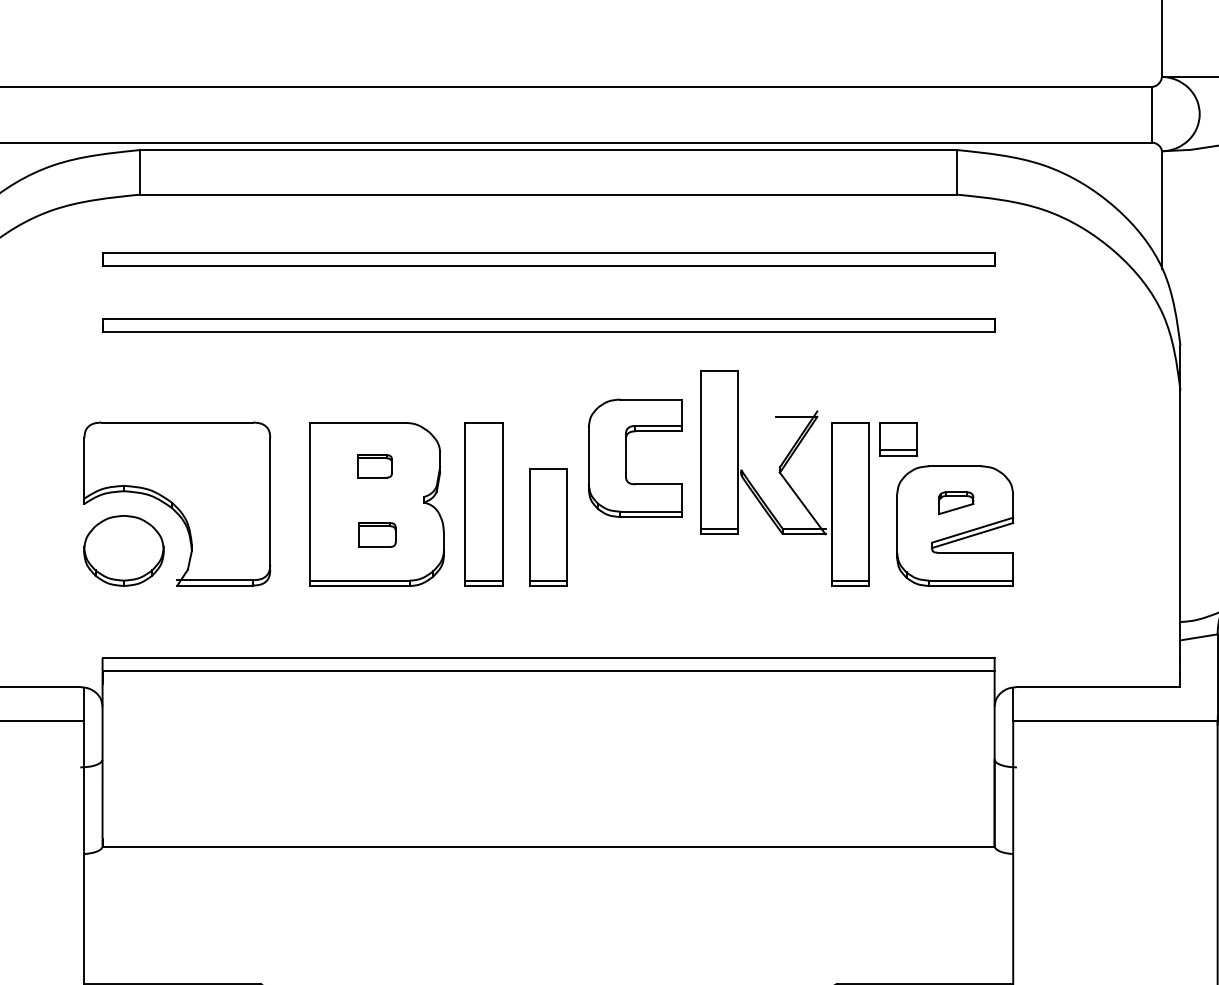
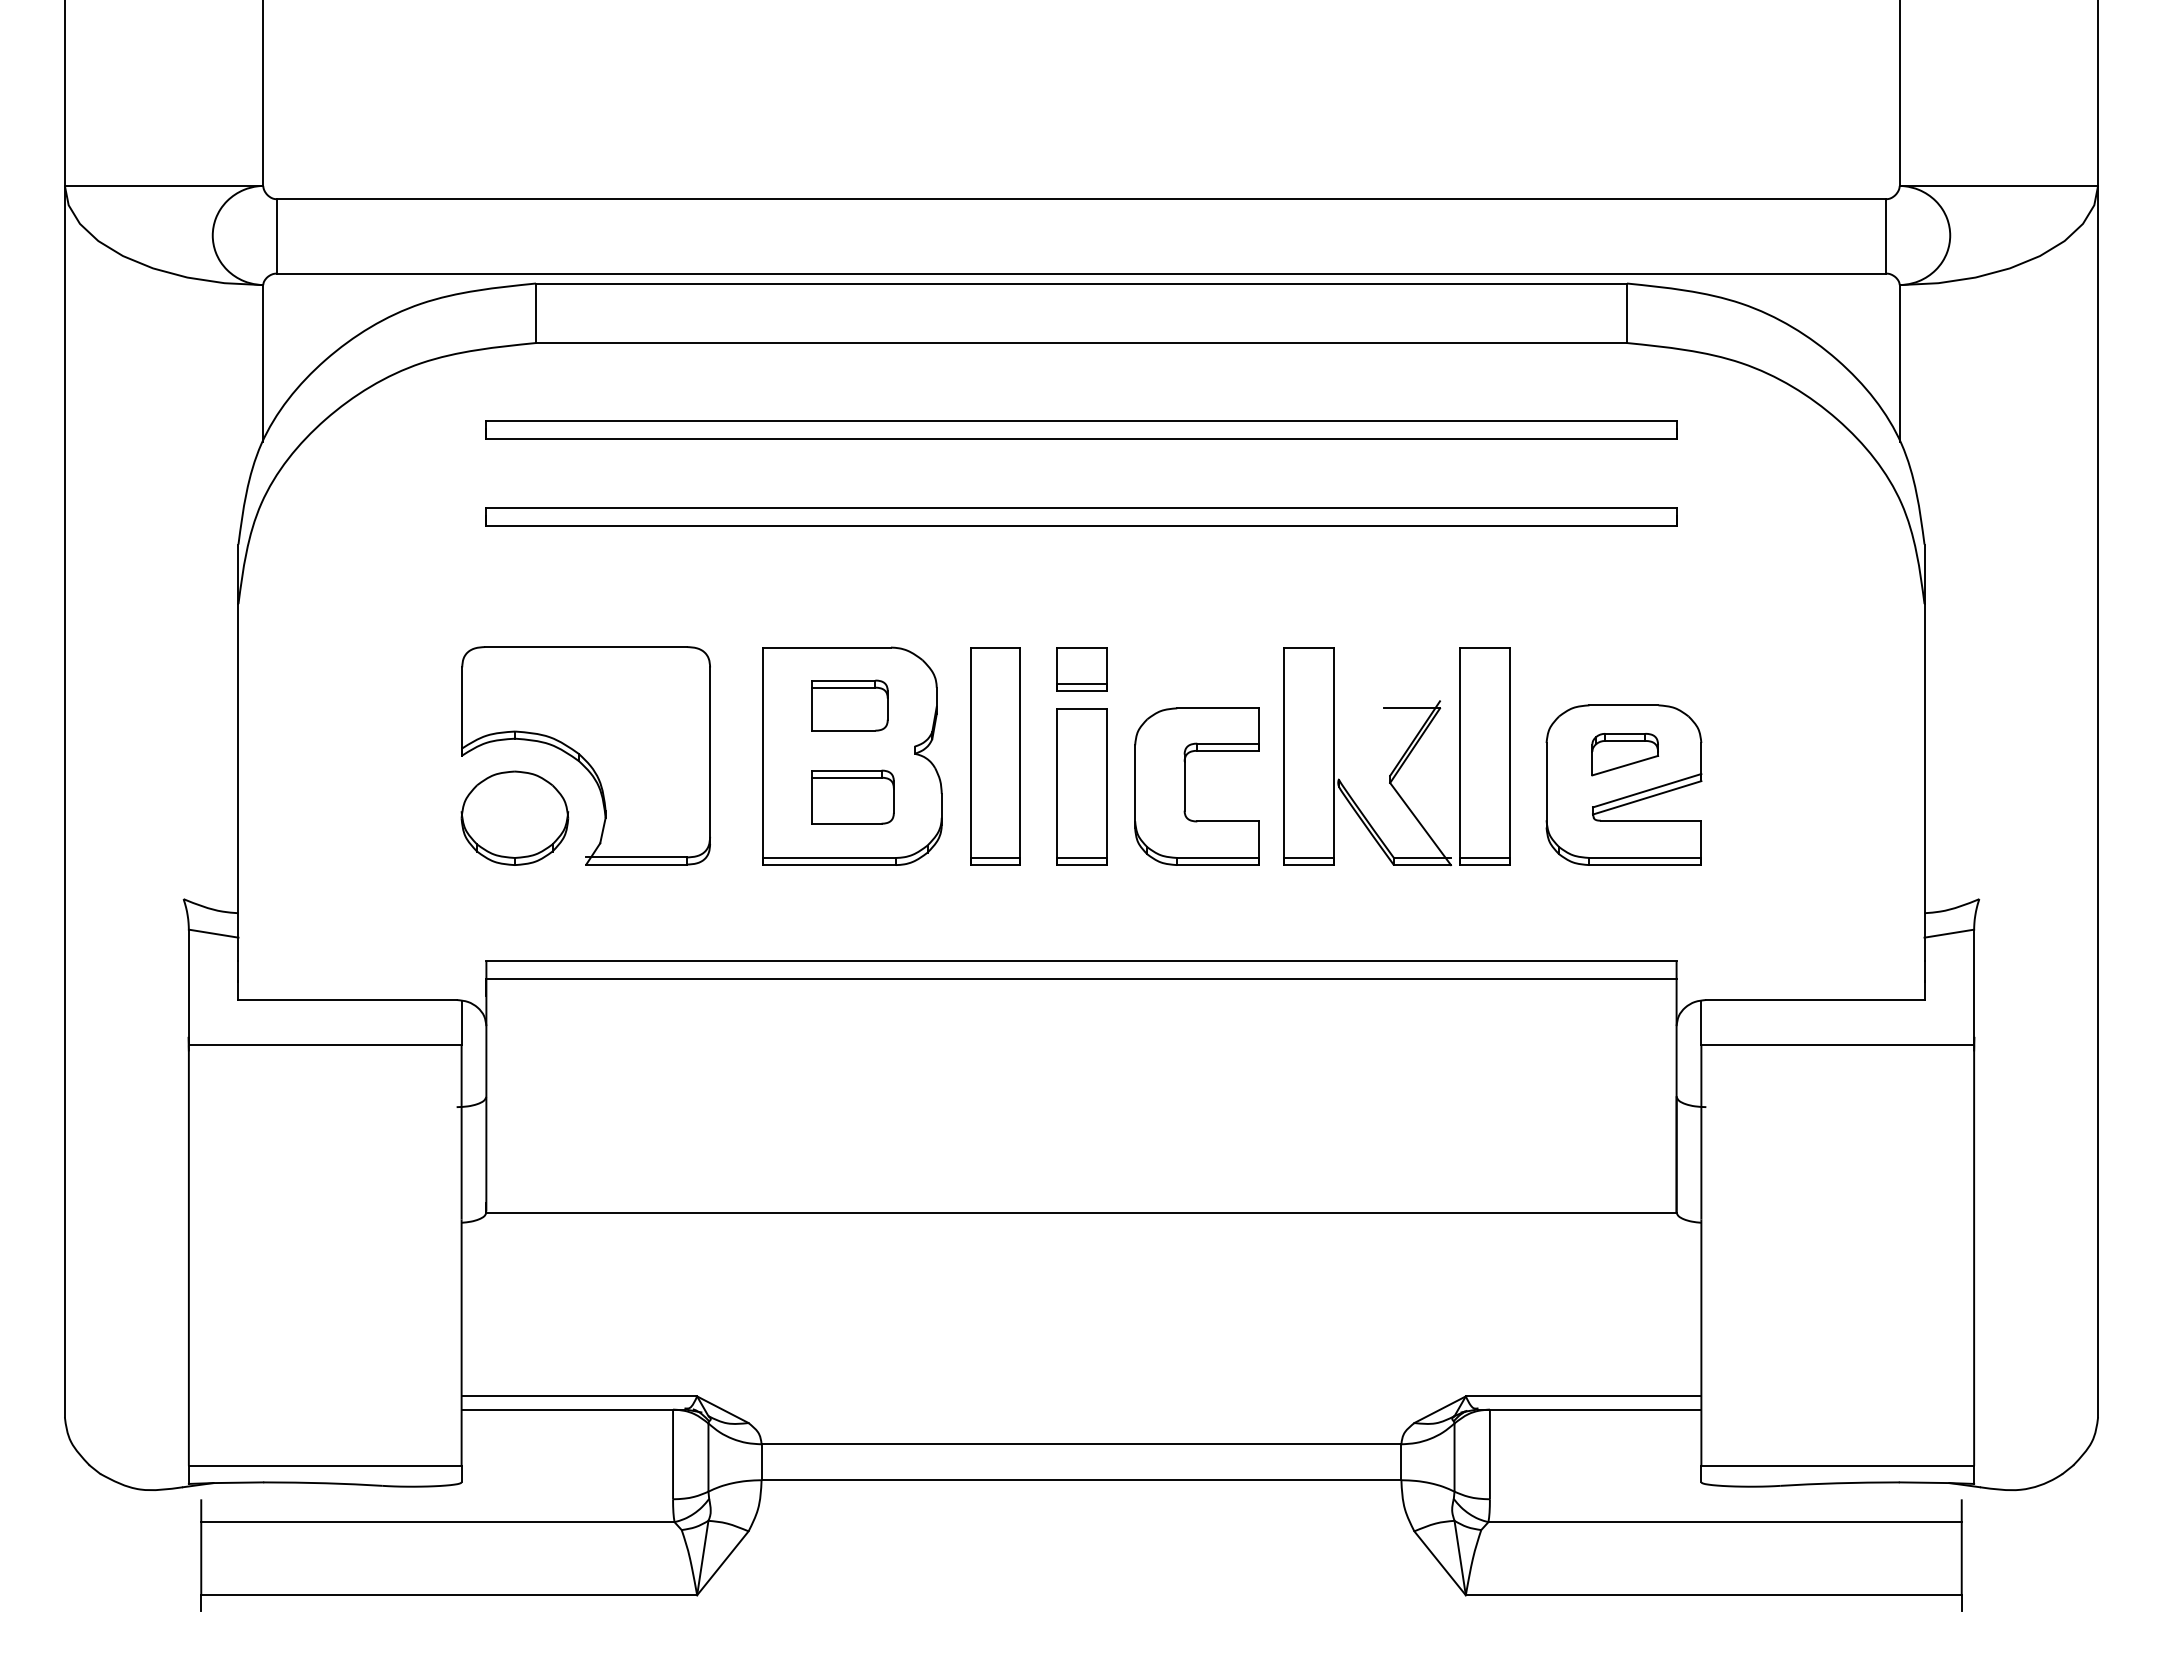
part: (897, 439) -> (1081, 669), moved
part: (626, 458) -> (1185, 786), moved
part: (780, 464) -> (1391, 771), moved
part: (374, 466) -> (849, 705), size x1.67
part: (956, 503) -> (1625, 754), size x1.43
part: (376, 534) -> (852, 796), size x1.67

